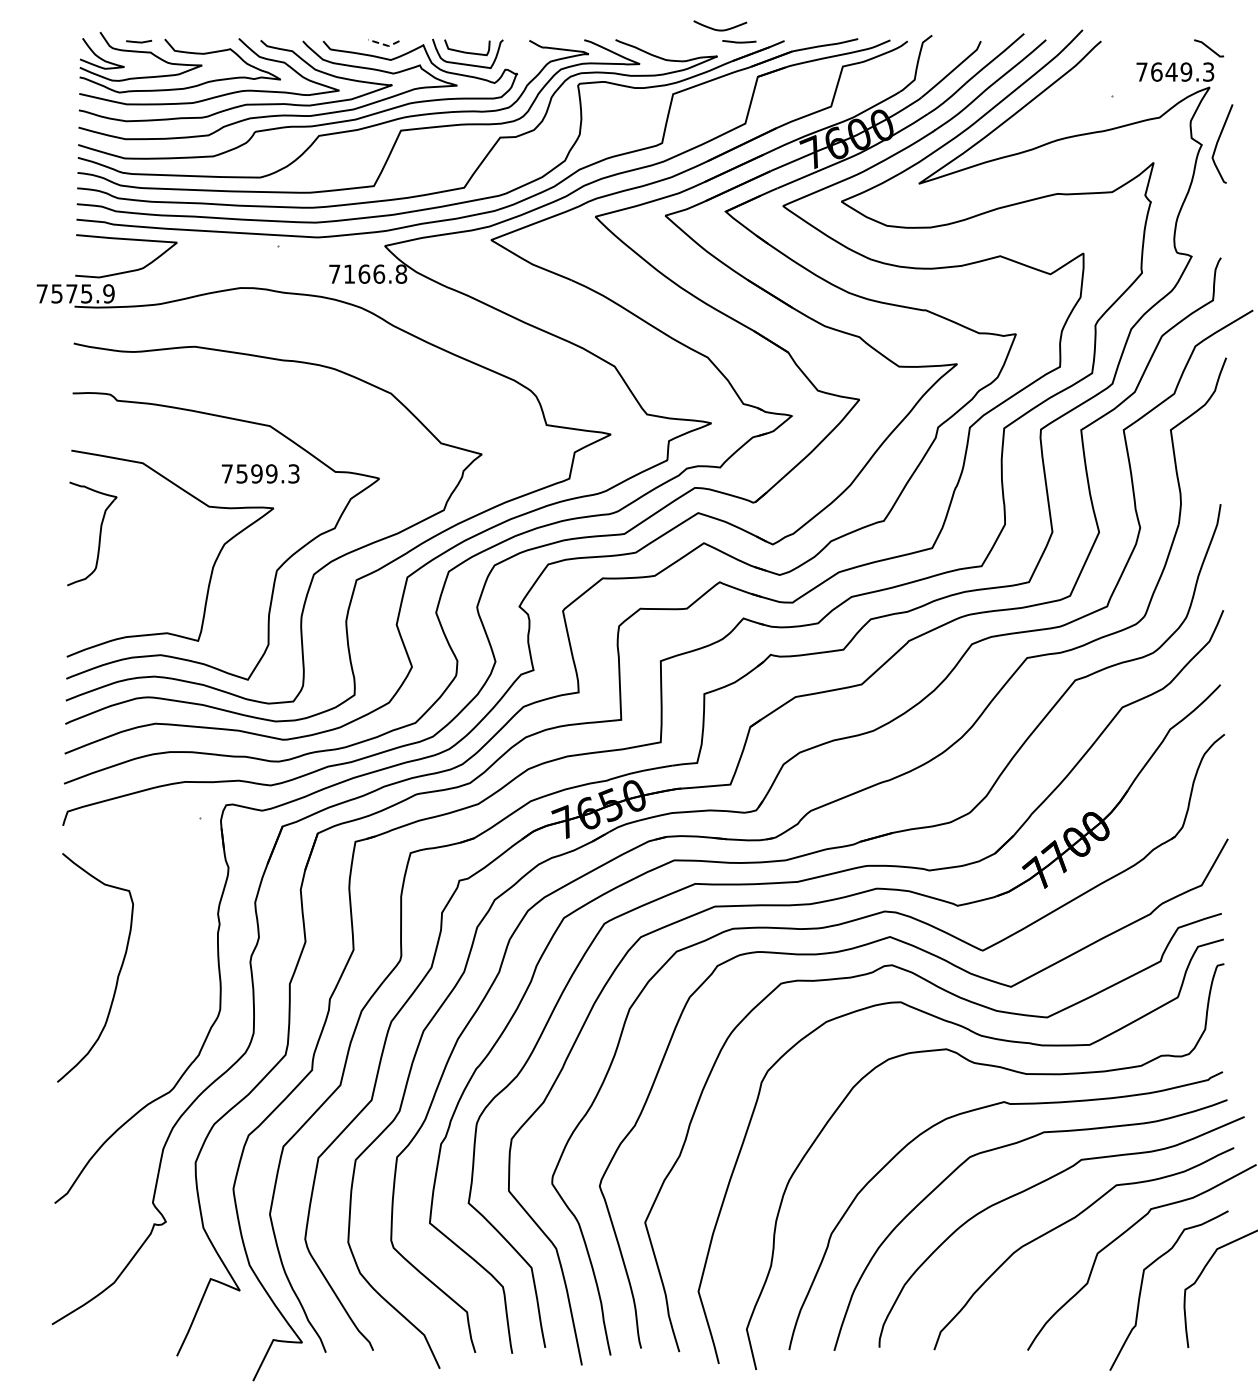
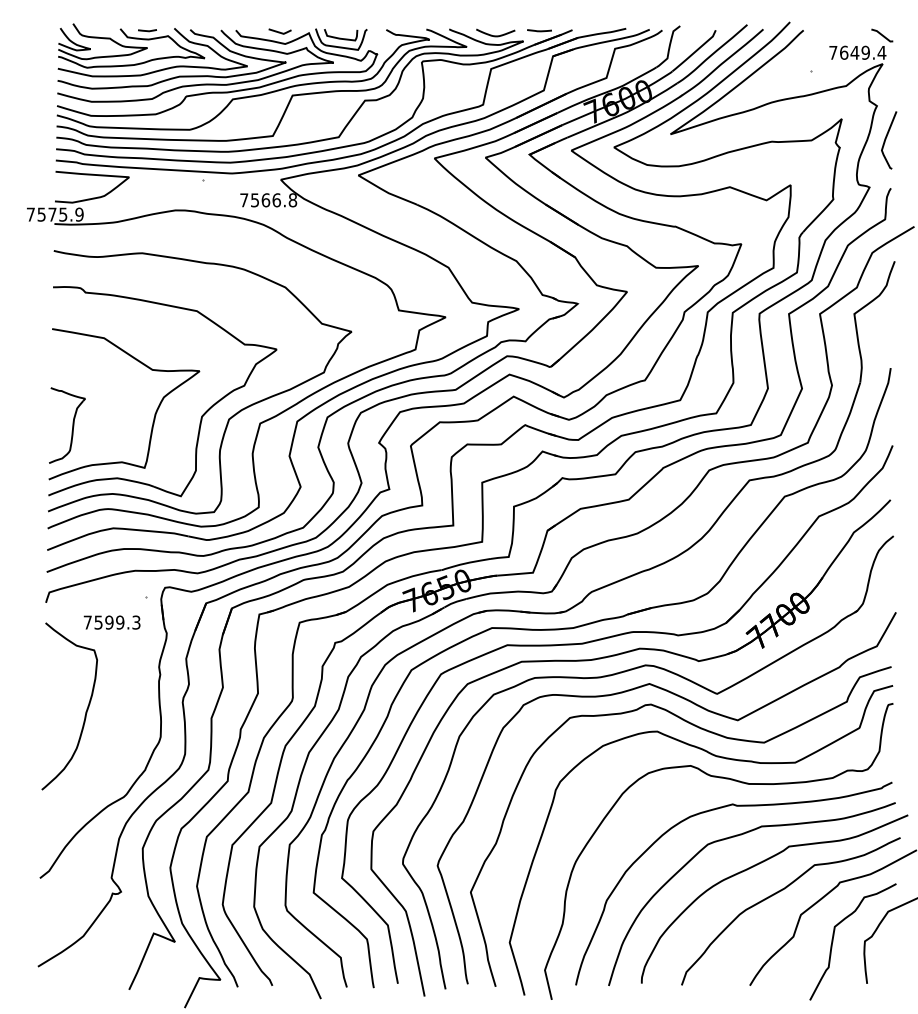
curve: (720, 29) -> (495, 35), moved
line: (139, 41) -> (147, 30), moved
line: (385, 44) -> (281, 32), dashed -> solid
text: (1208, 71) -> (881, 52), 7649.3 -> 7649.4
curve: (1218, 142) -> (886, 139), moved
text: (349, 273) -> (255, 199), 7166.8 -> 7566.8
text: (260, 473) -> (112, 622), moved
part: (99, 533) -> (72, 425), moved

